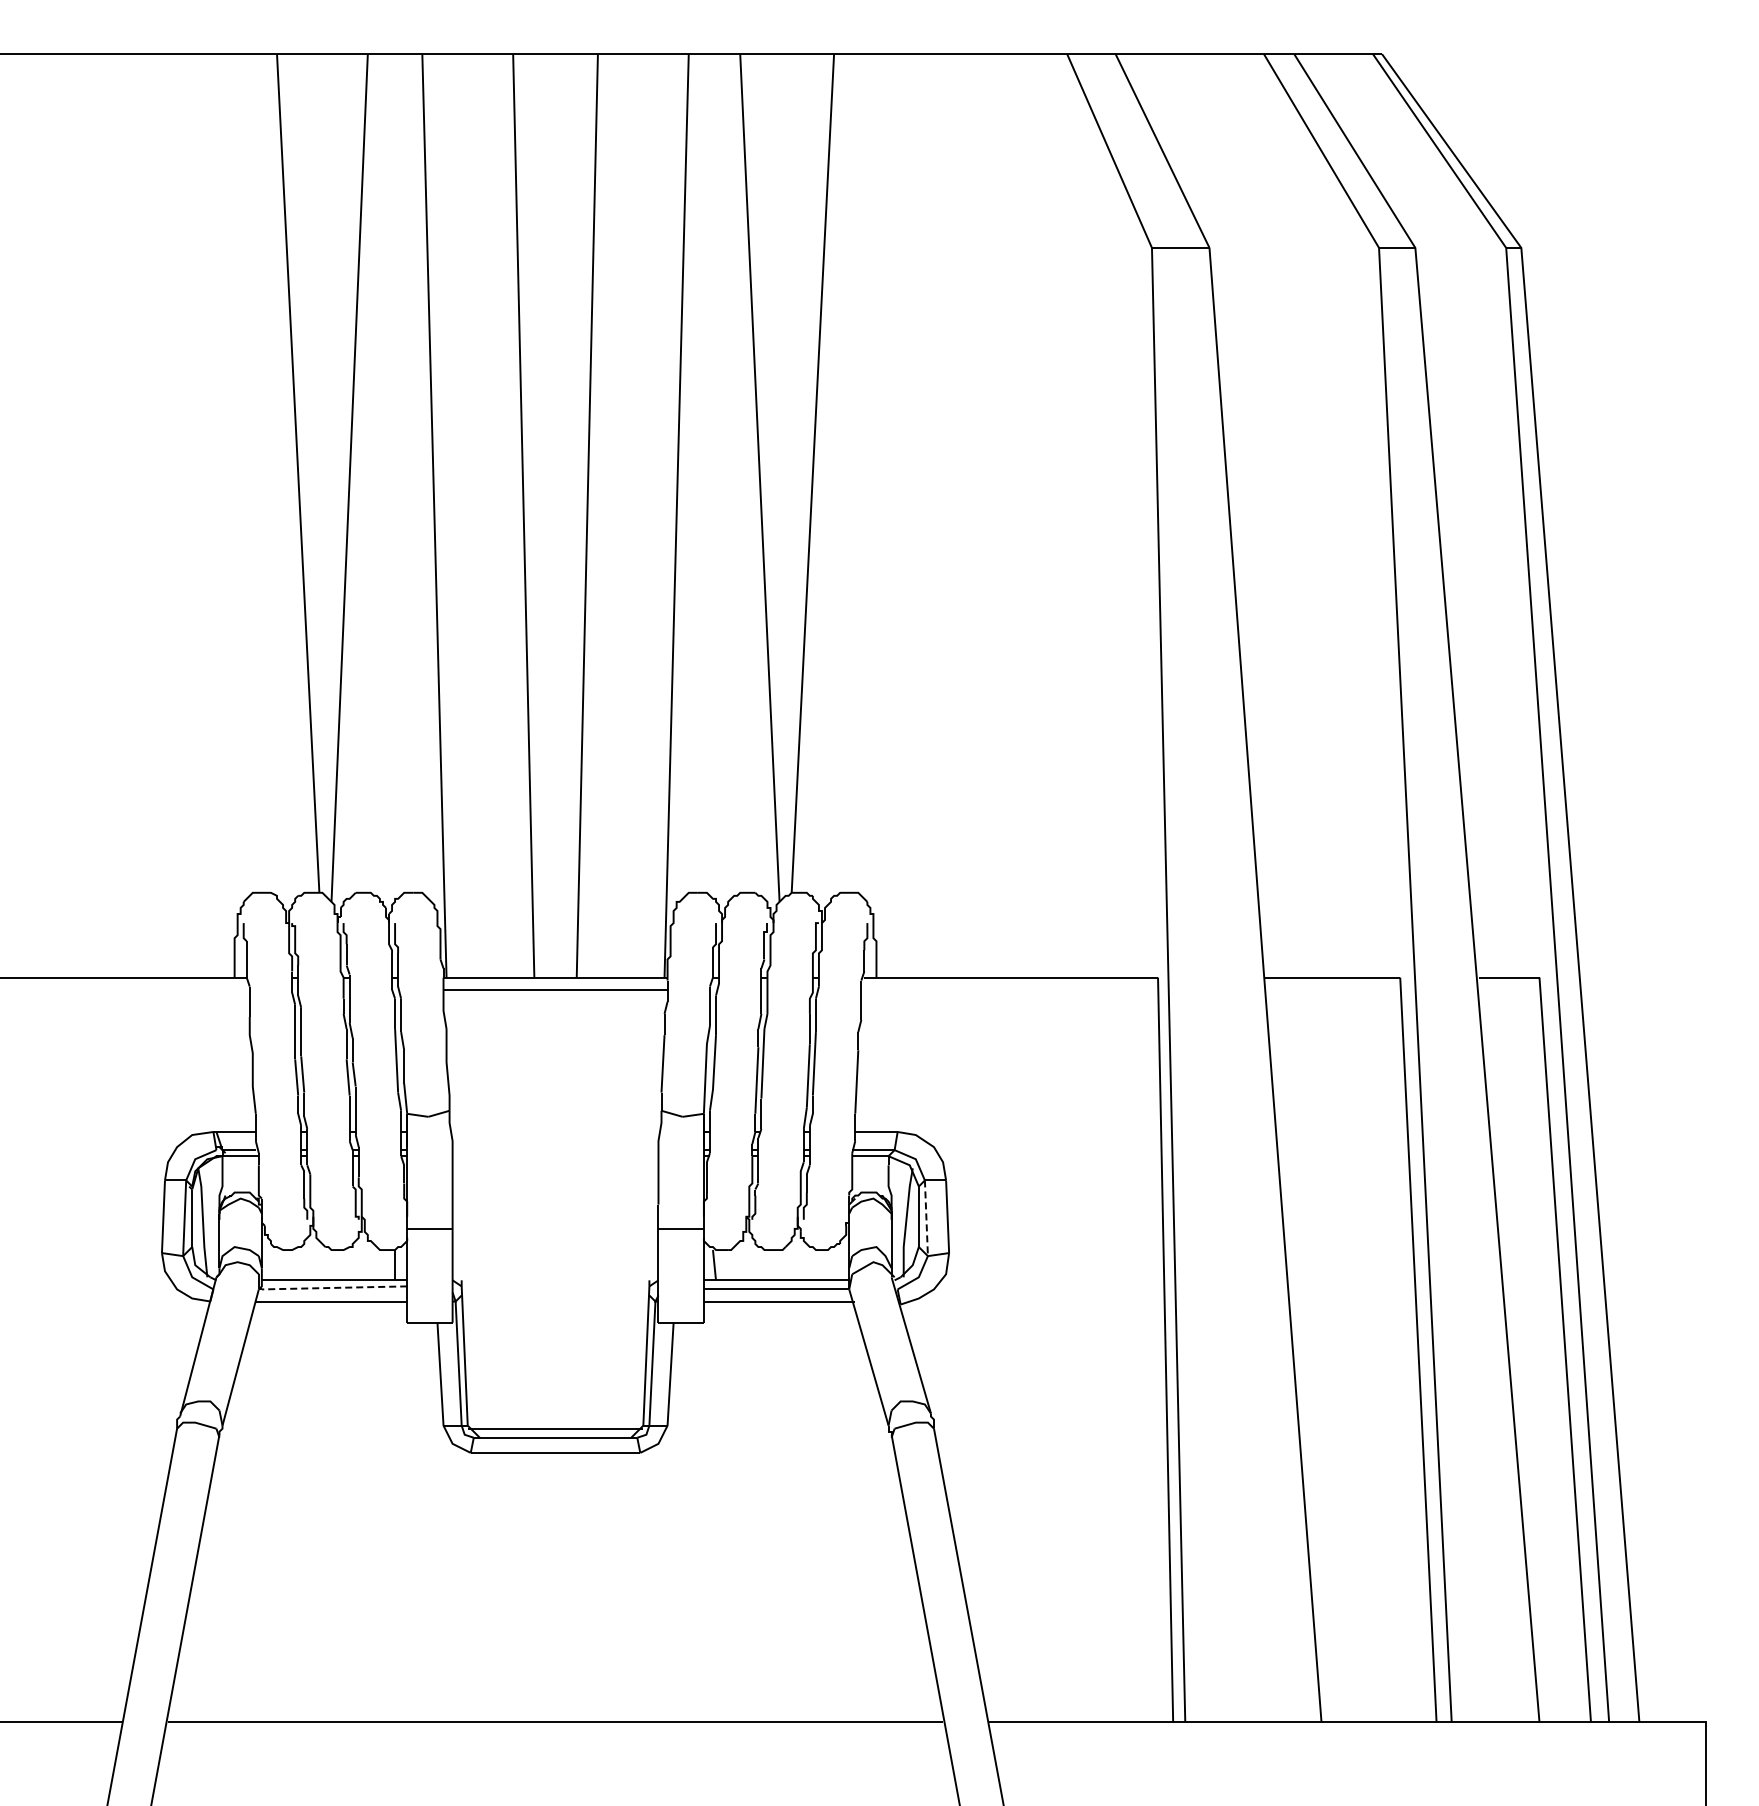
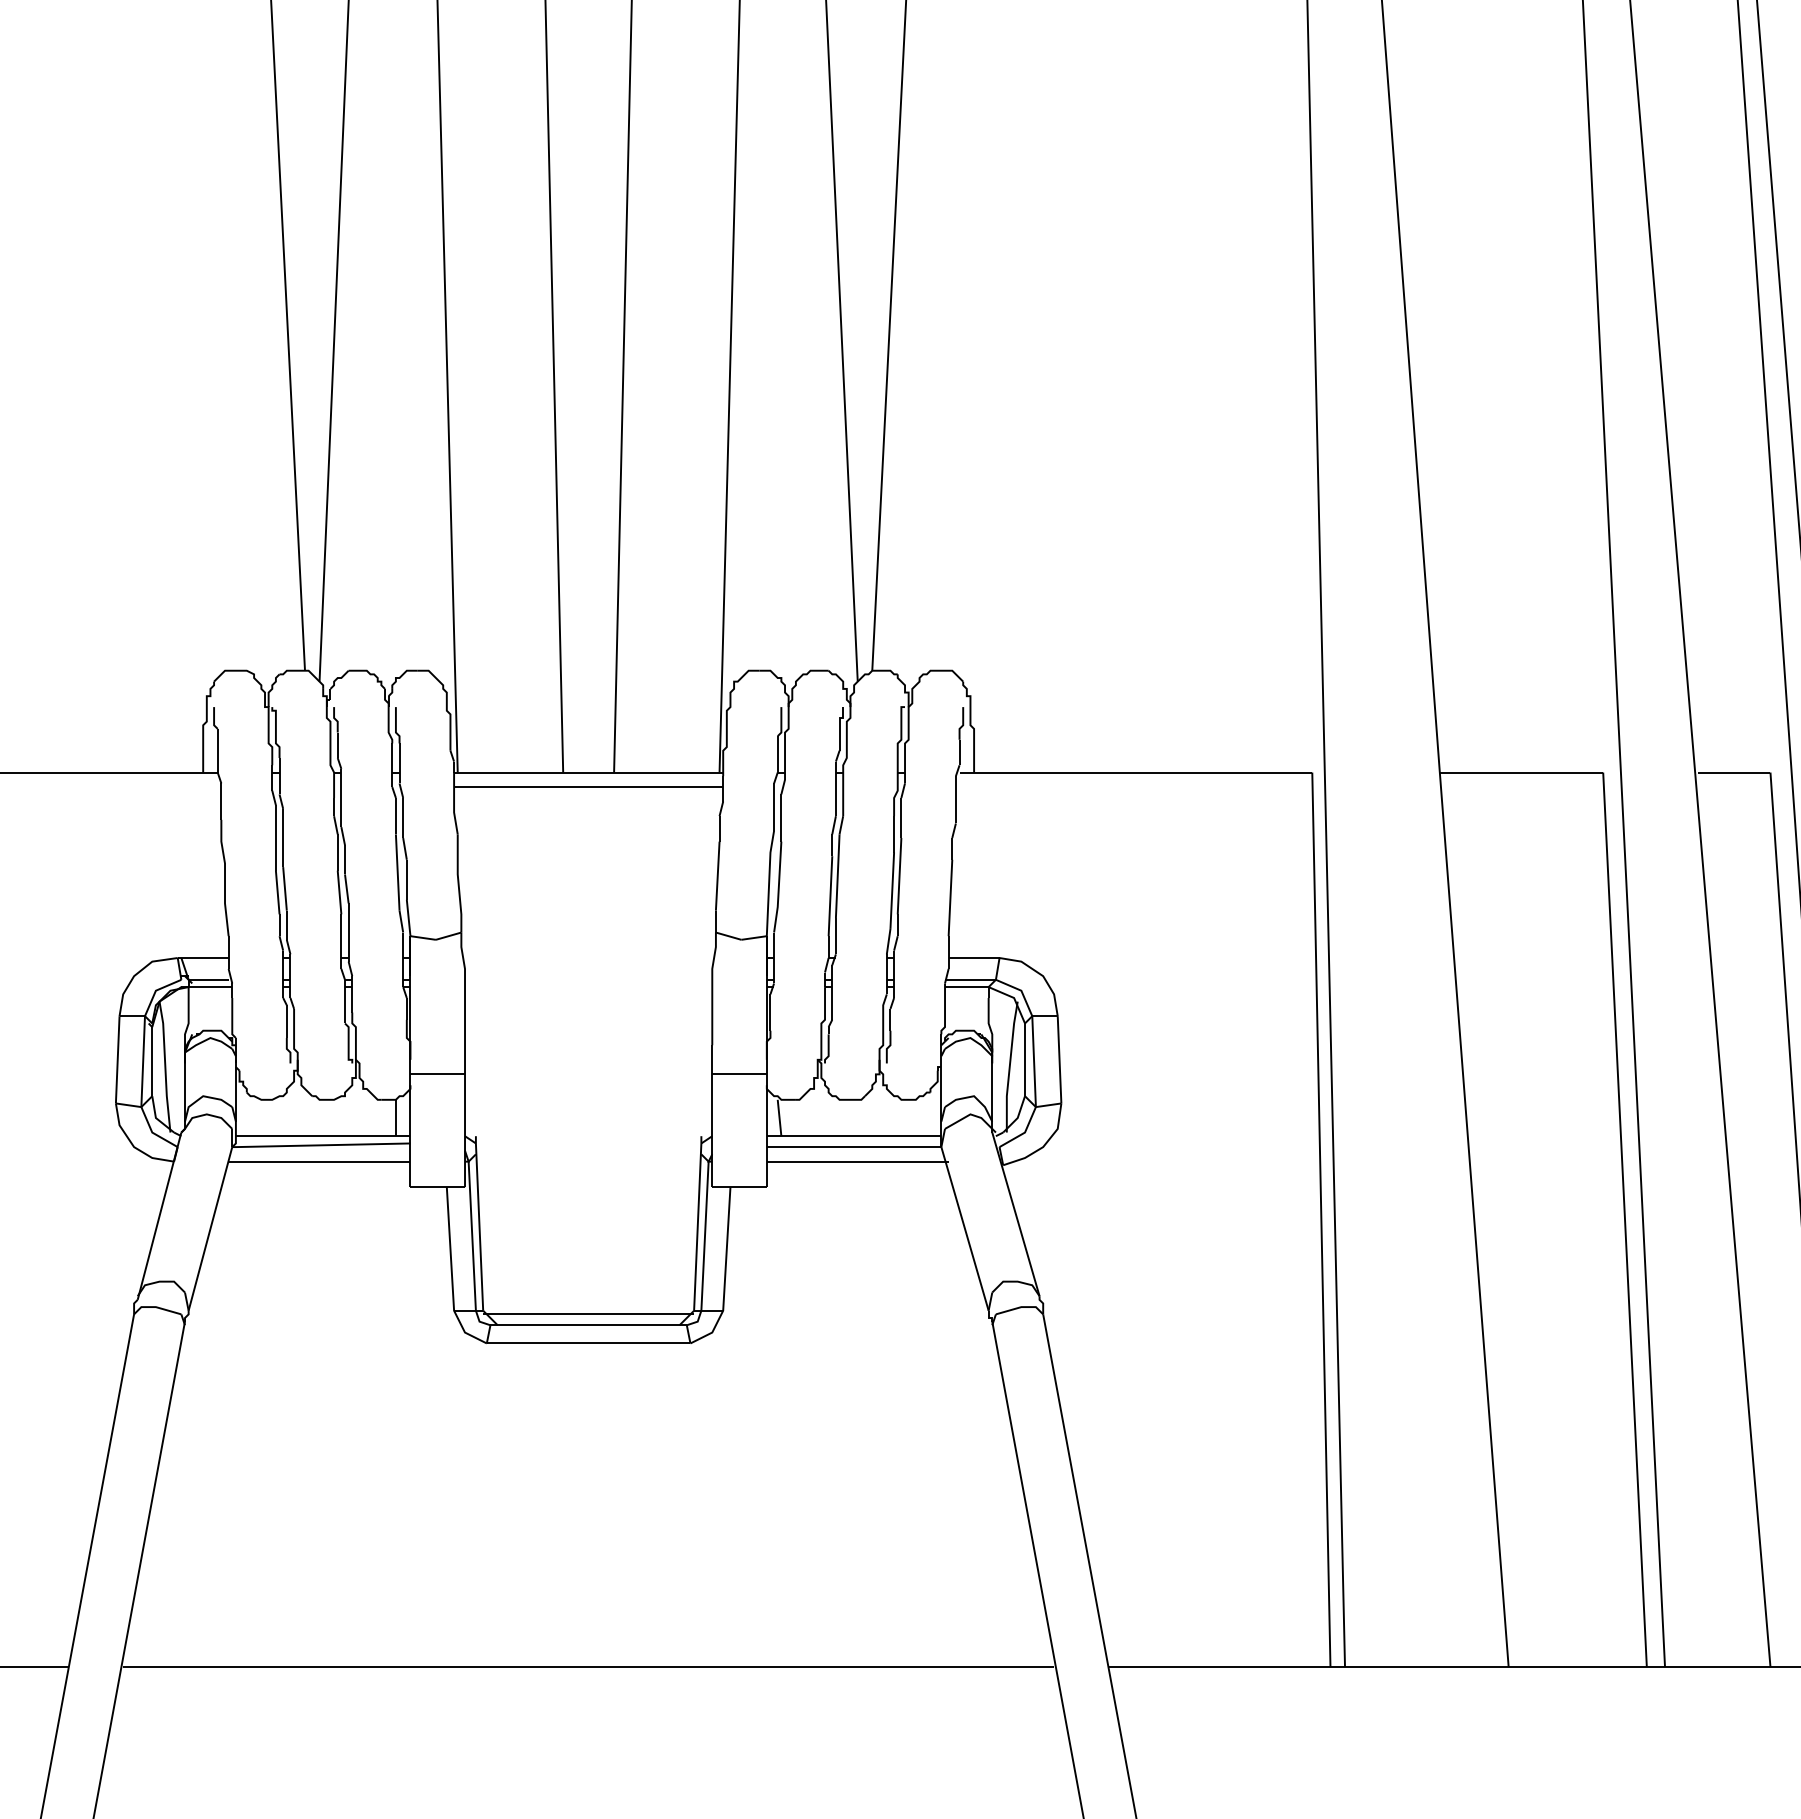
line: (926, 1218) -> (1034, 1061), dashed -> solid
line: (331, 1287) -> (319, 1144), dashed -> solid

